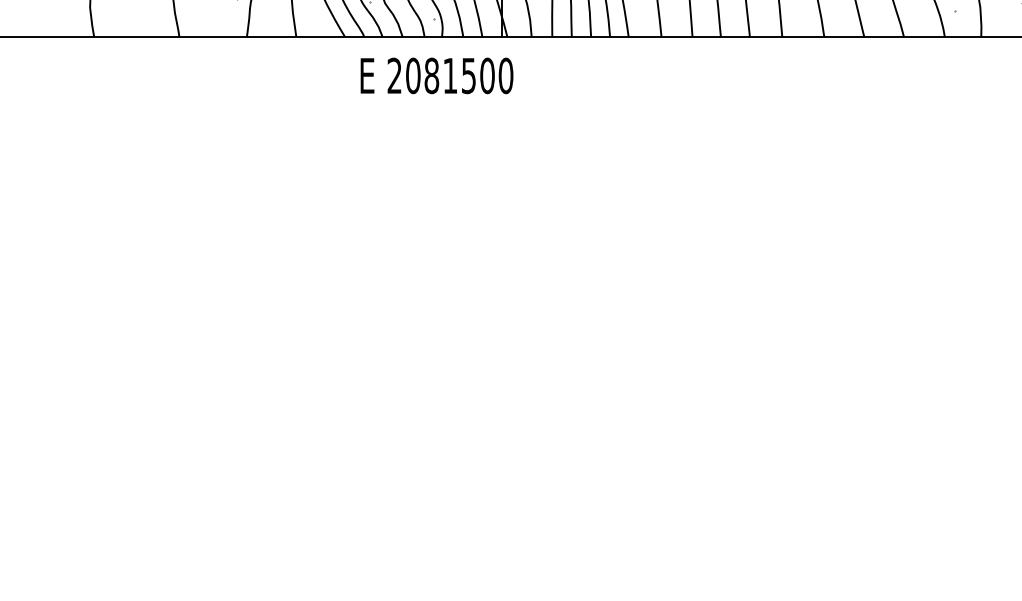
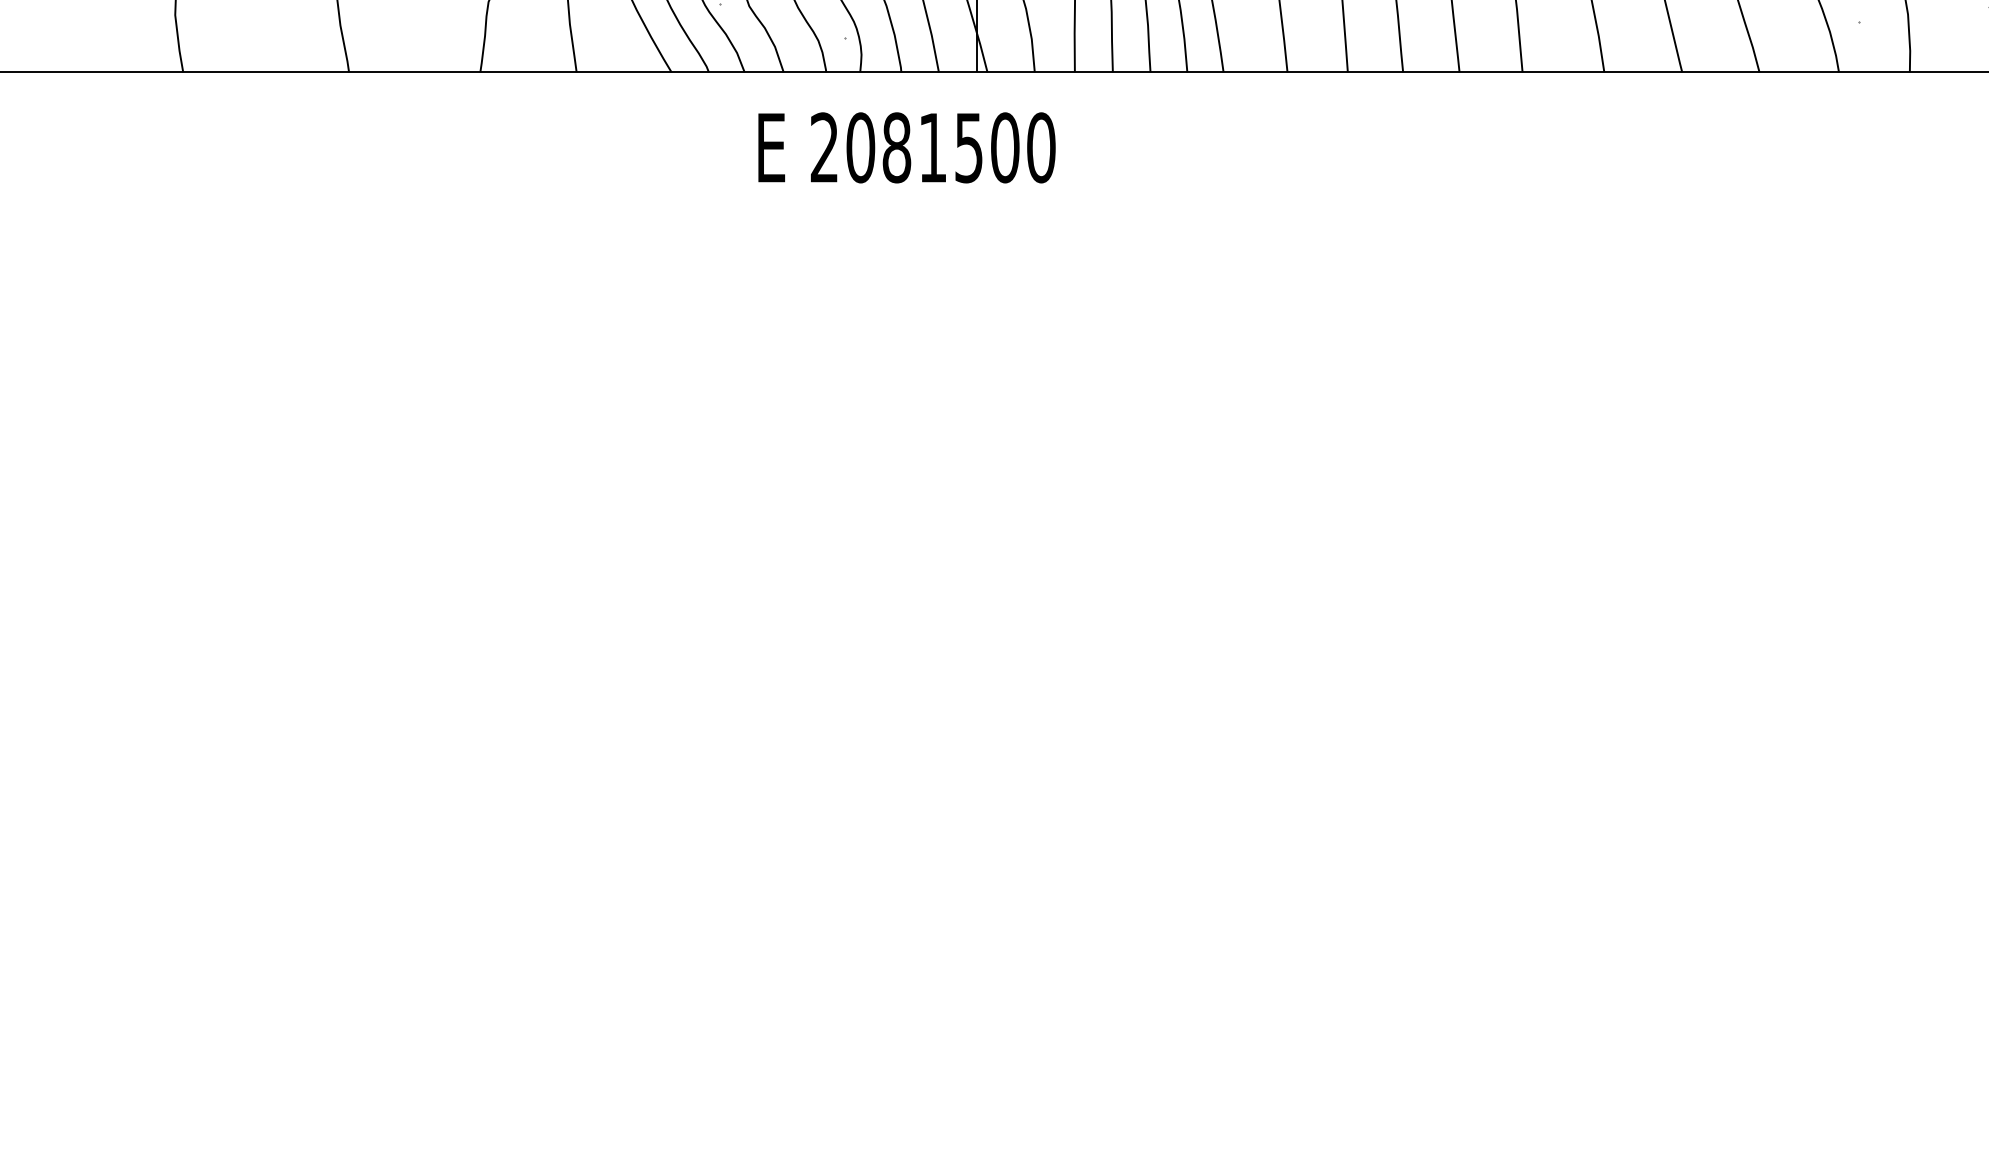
text: (436, 75) -> (905, 147), moved

